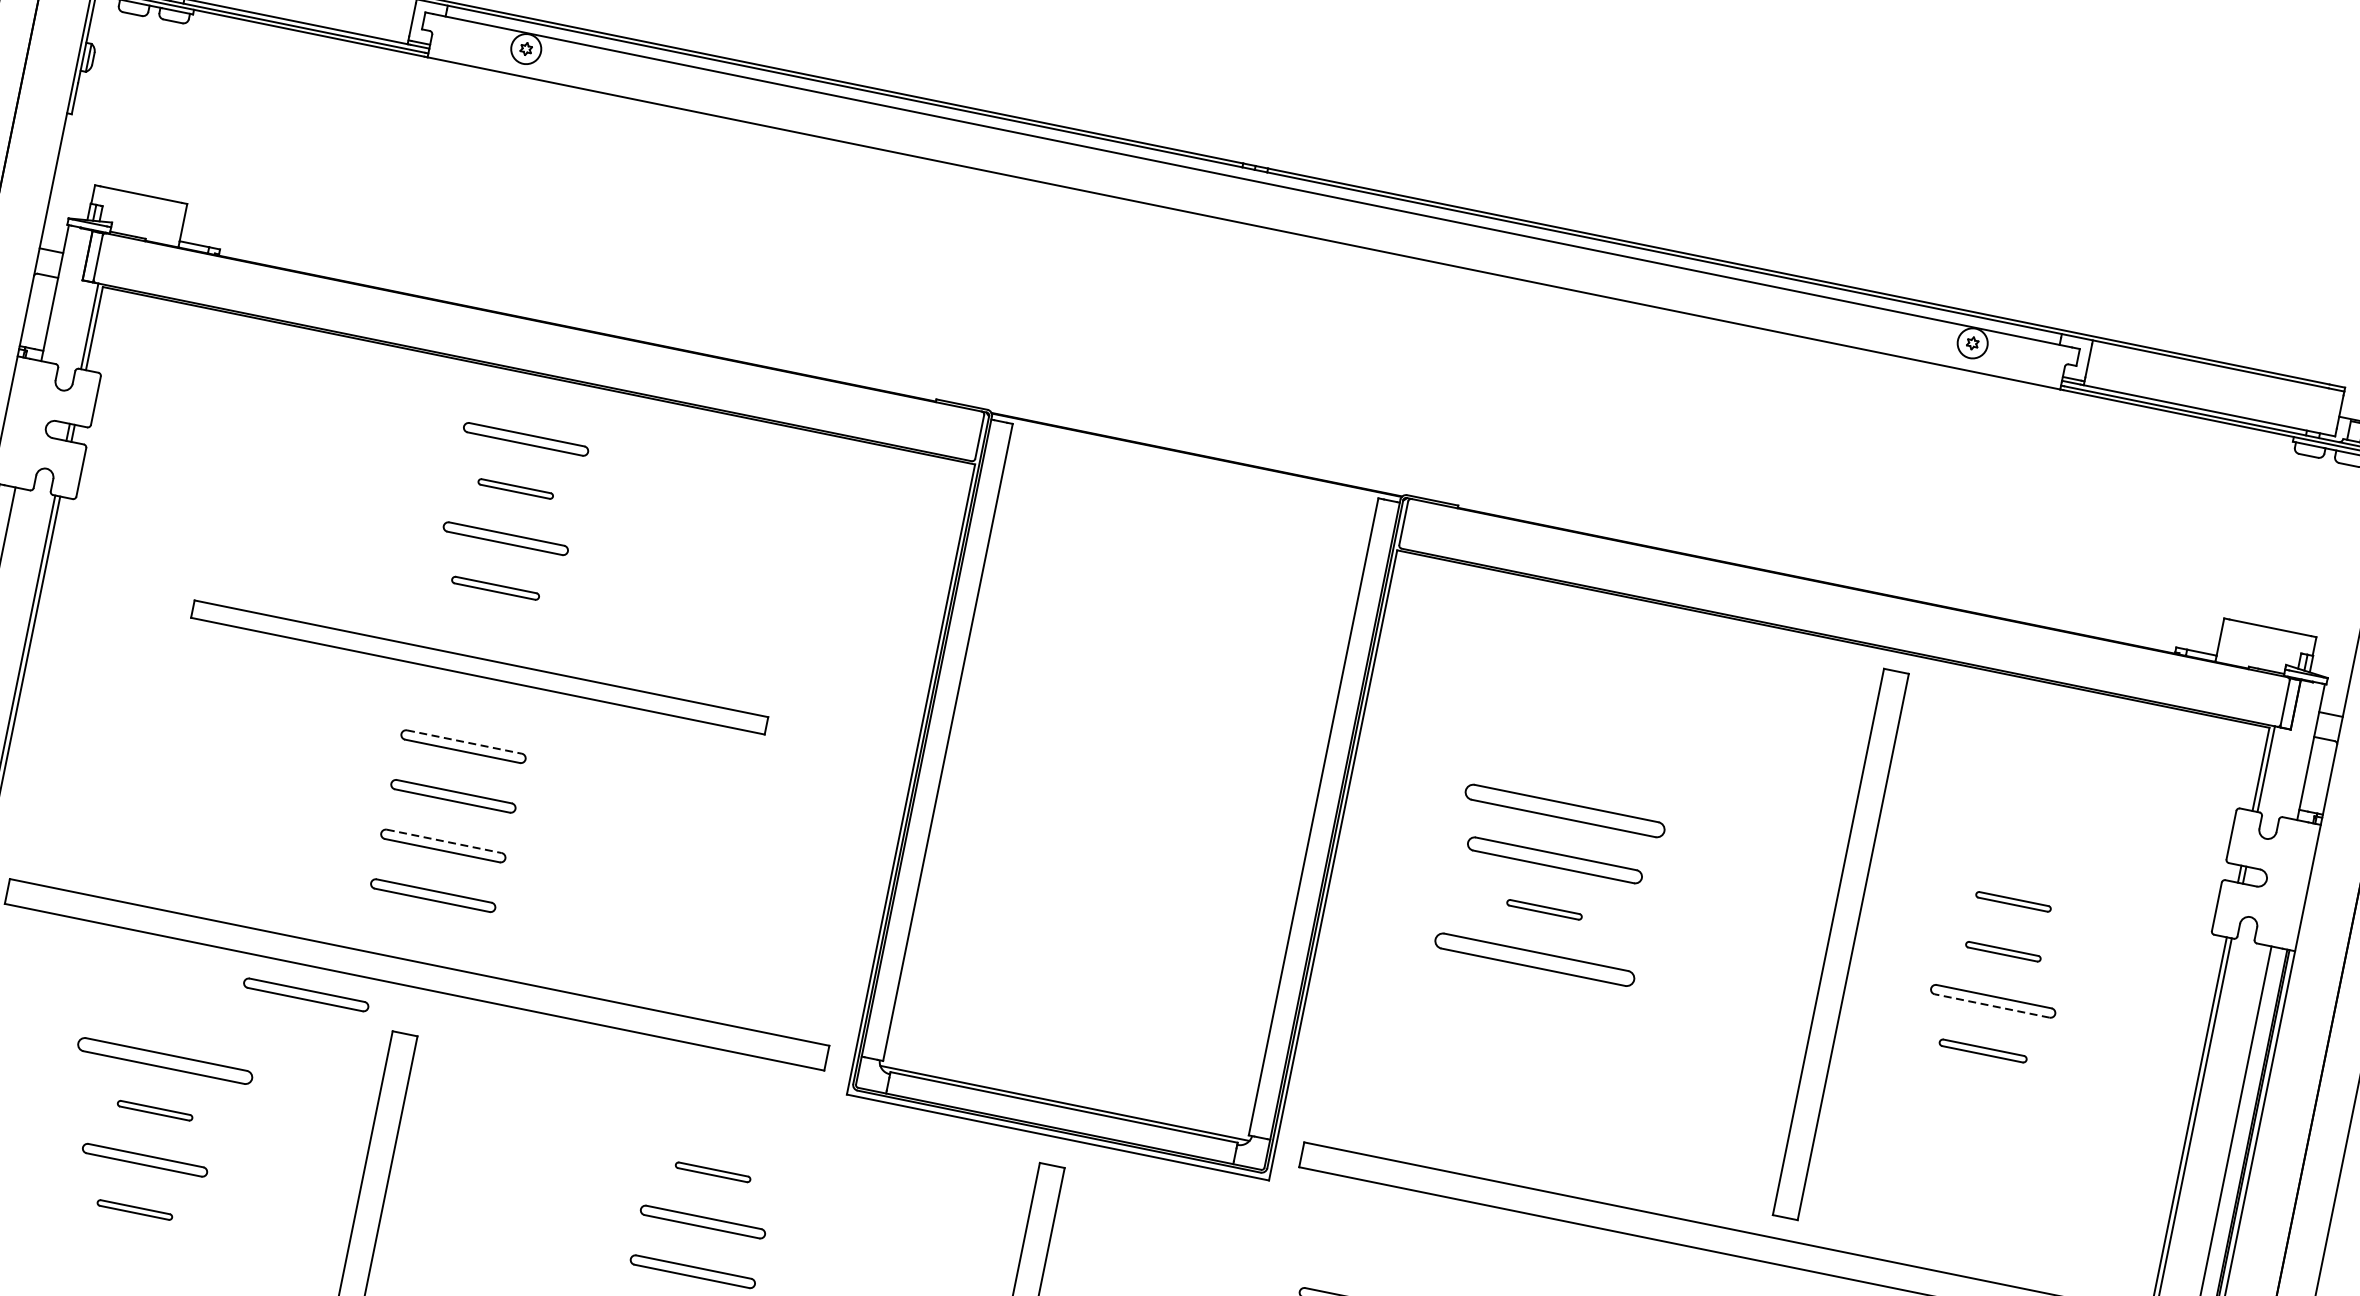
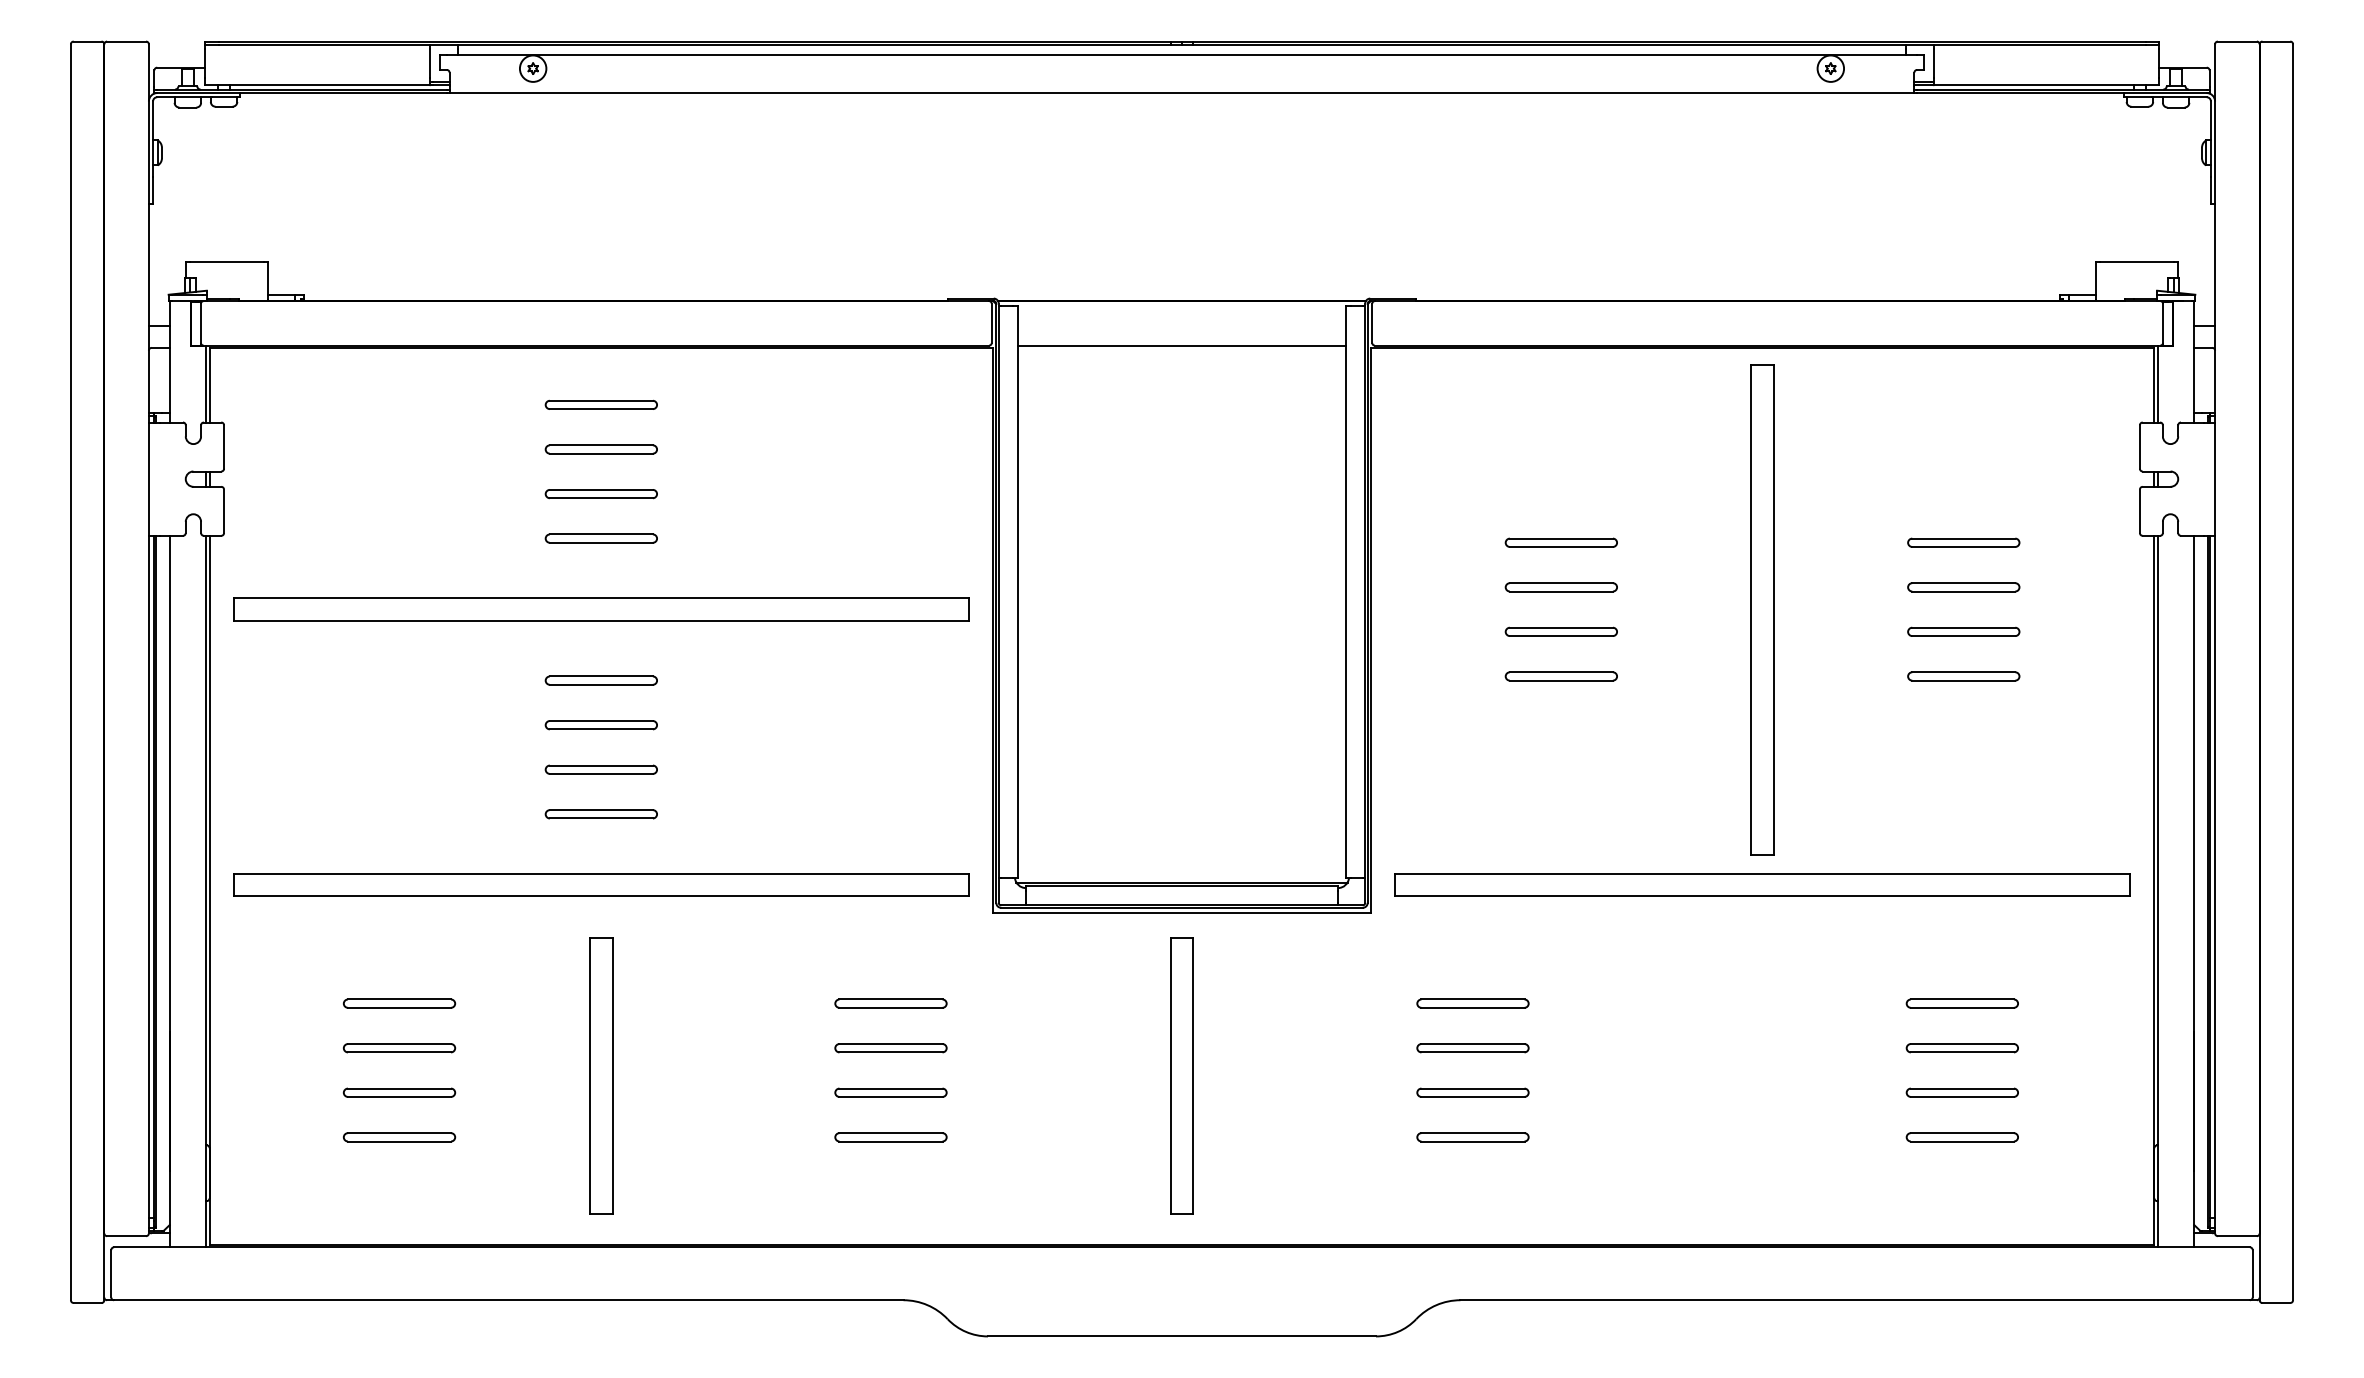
part: (514, 488) -> (600, 449), size x1.67
line: (1186, 504) -> (1181, 345), added
part: (494, 588) -> (600, 538), size x1.43
part: (479, 667) -> (601, 609), size x1.43
line: (464, 742) -> (601, 676), dashed -> solid
part: (1563, 810) -> (1560, 542), size x0.62
line: (444, 841) -> (601, 765), dashed -> solid
part: (1553, 860) -> (1560, 587), size x0.71
part: (2013, 901) -> (1963, 542), size x1.67
part: (1543, 909) -> (1560, 631), size x1.67
part: (1840, 944) -> (1762, 609), moved
part: (2002, 951) -> (1963, 587), size x1.67
part: (1533, 959) -> (1560, 676), size x0.62
part: (305, 995) -> (508, 922), removed
line: (1991, 1006) -> (1963, 636), dashed -> solid
part: (1982, 1050) -> (1963, 676), size x1.43
part: (165, 1060) -> (399, 1003), size x0.71
part: (155, 1110) -> (399, 1048), size x1.67
part: (712, 1172) -> (890, 1003), size x1.67
part: (134, 1210) -> (399, 1137), size x1.67

